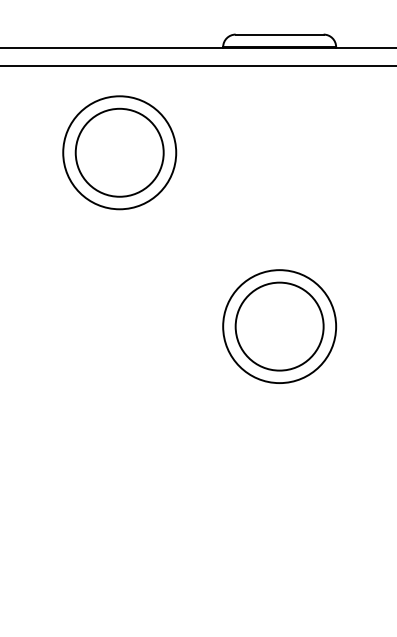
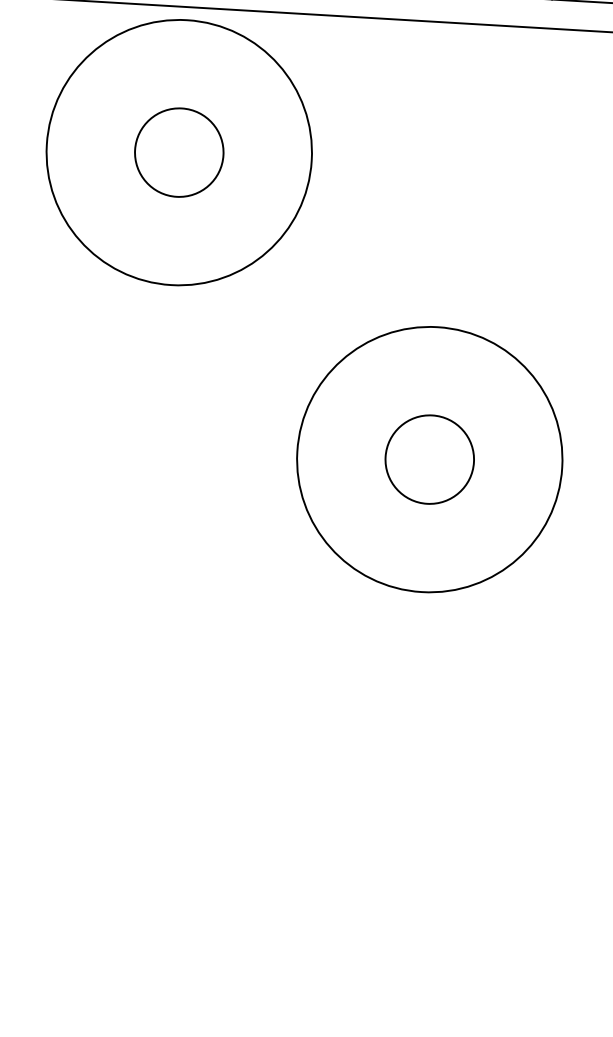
circle: (119, 152) -> (178, 152), size x0.6
circle: (119, 152) -> (178, 152), size x1.4
circle: (279, 326) -> (429, 459), size x0.6
circle: (279, 326) -> (429, 459), size x1.4

